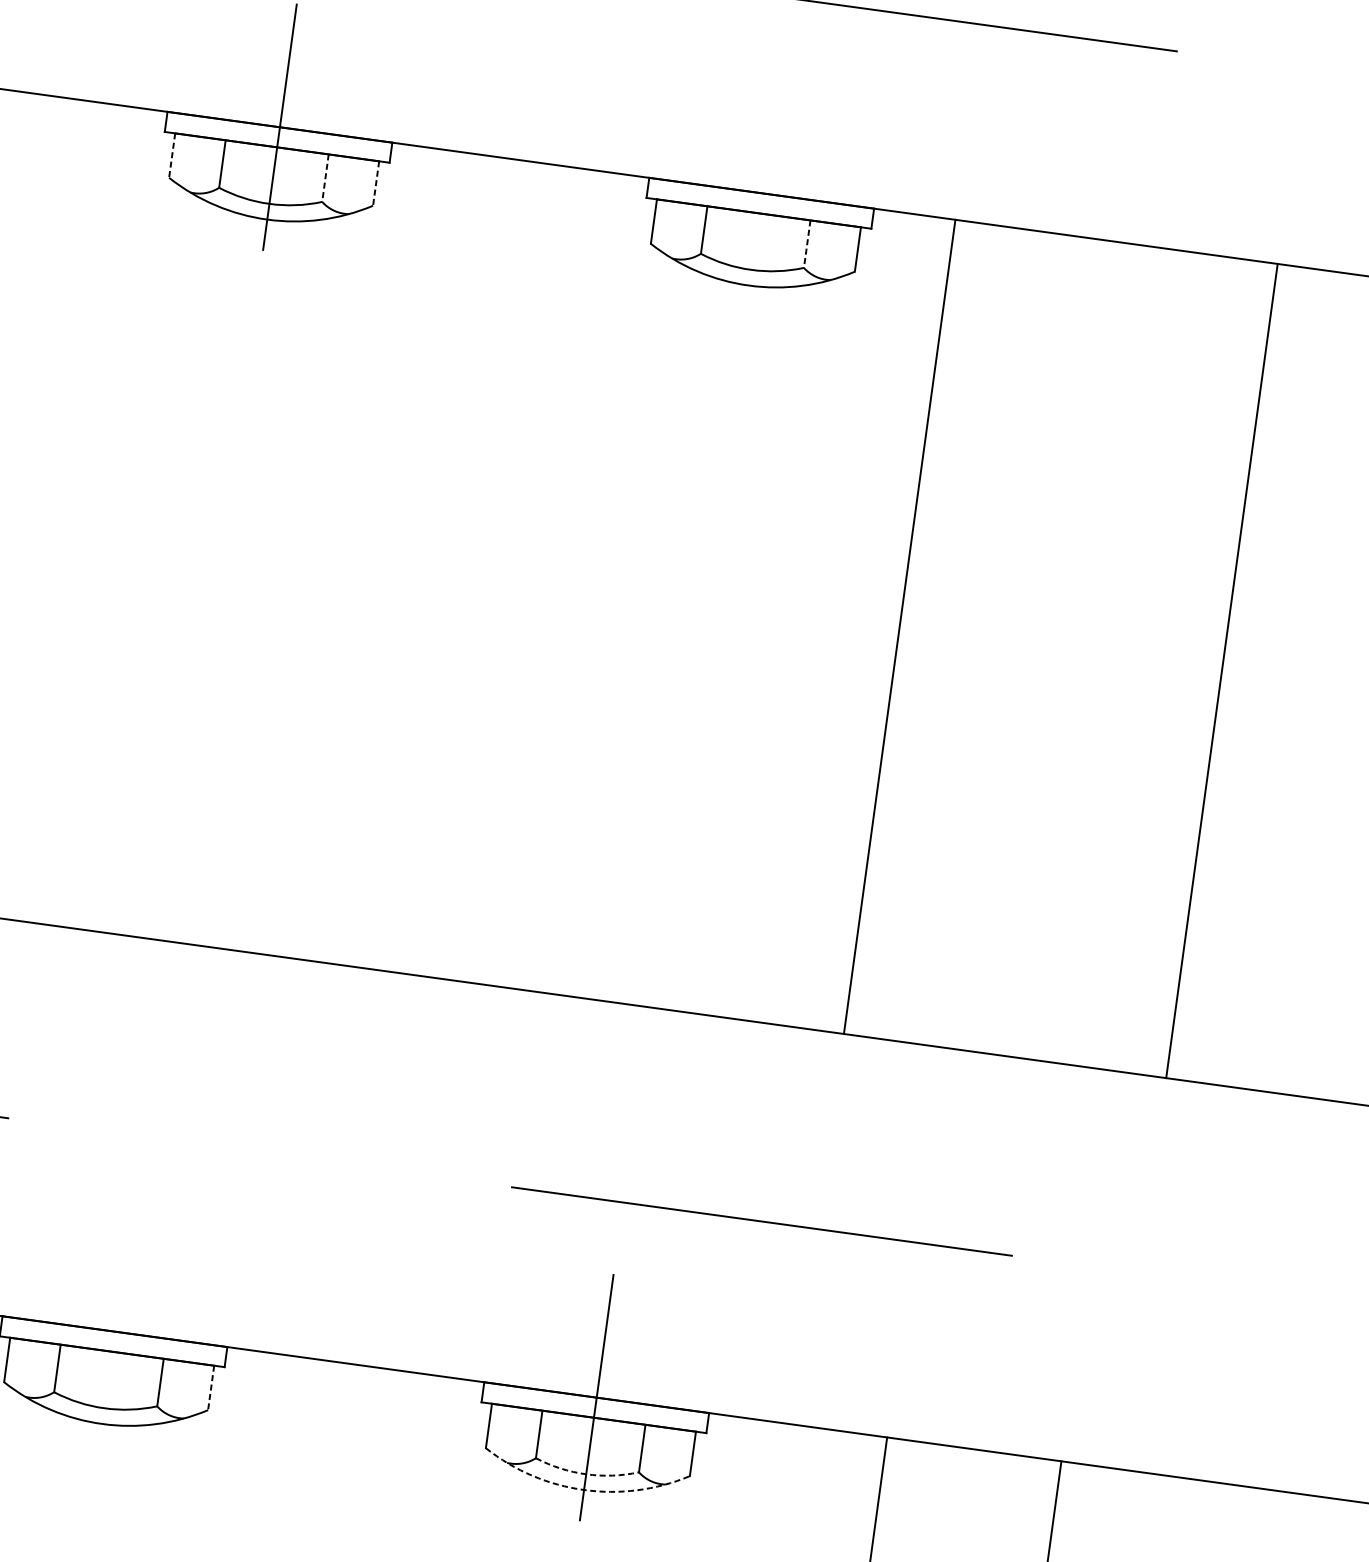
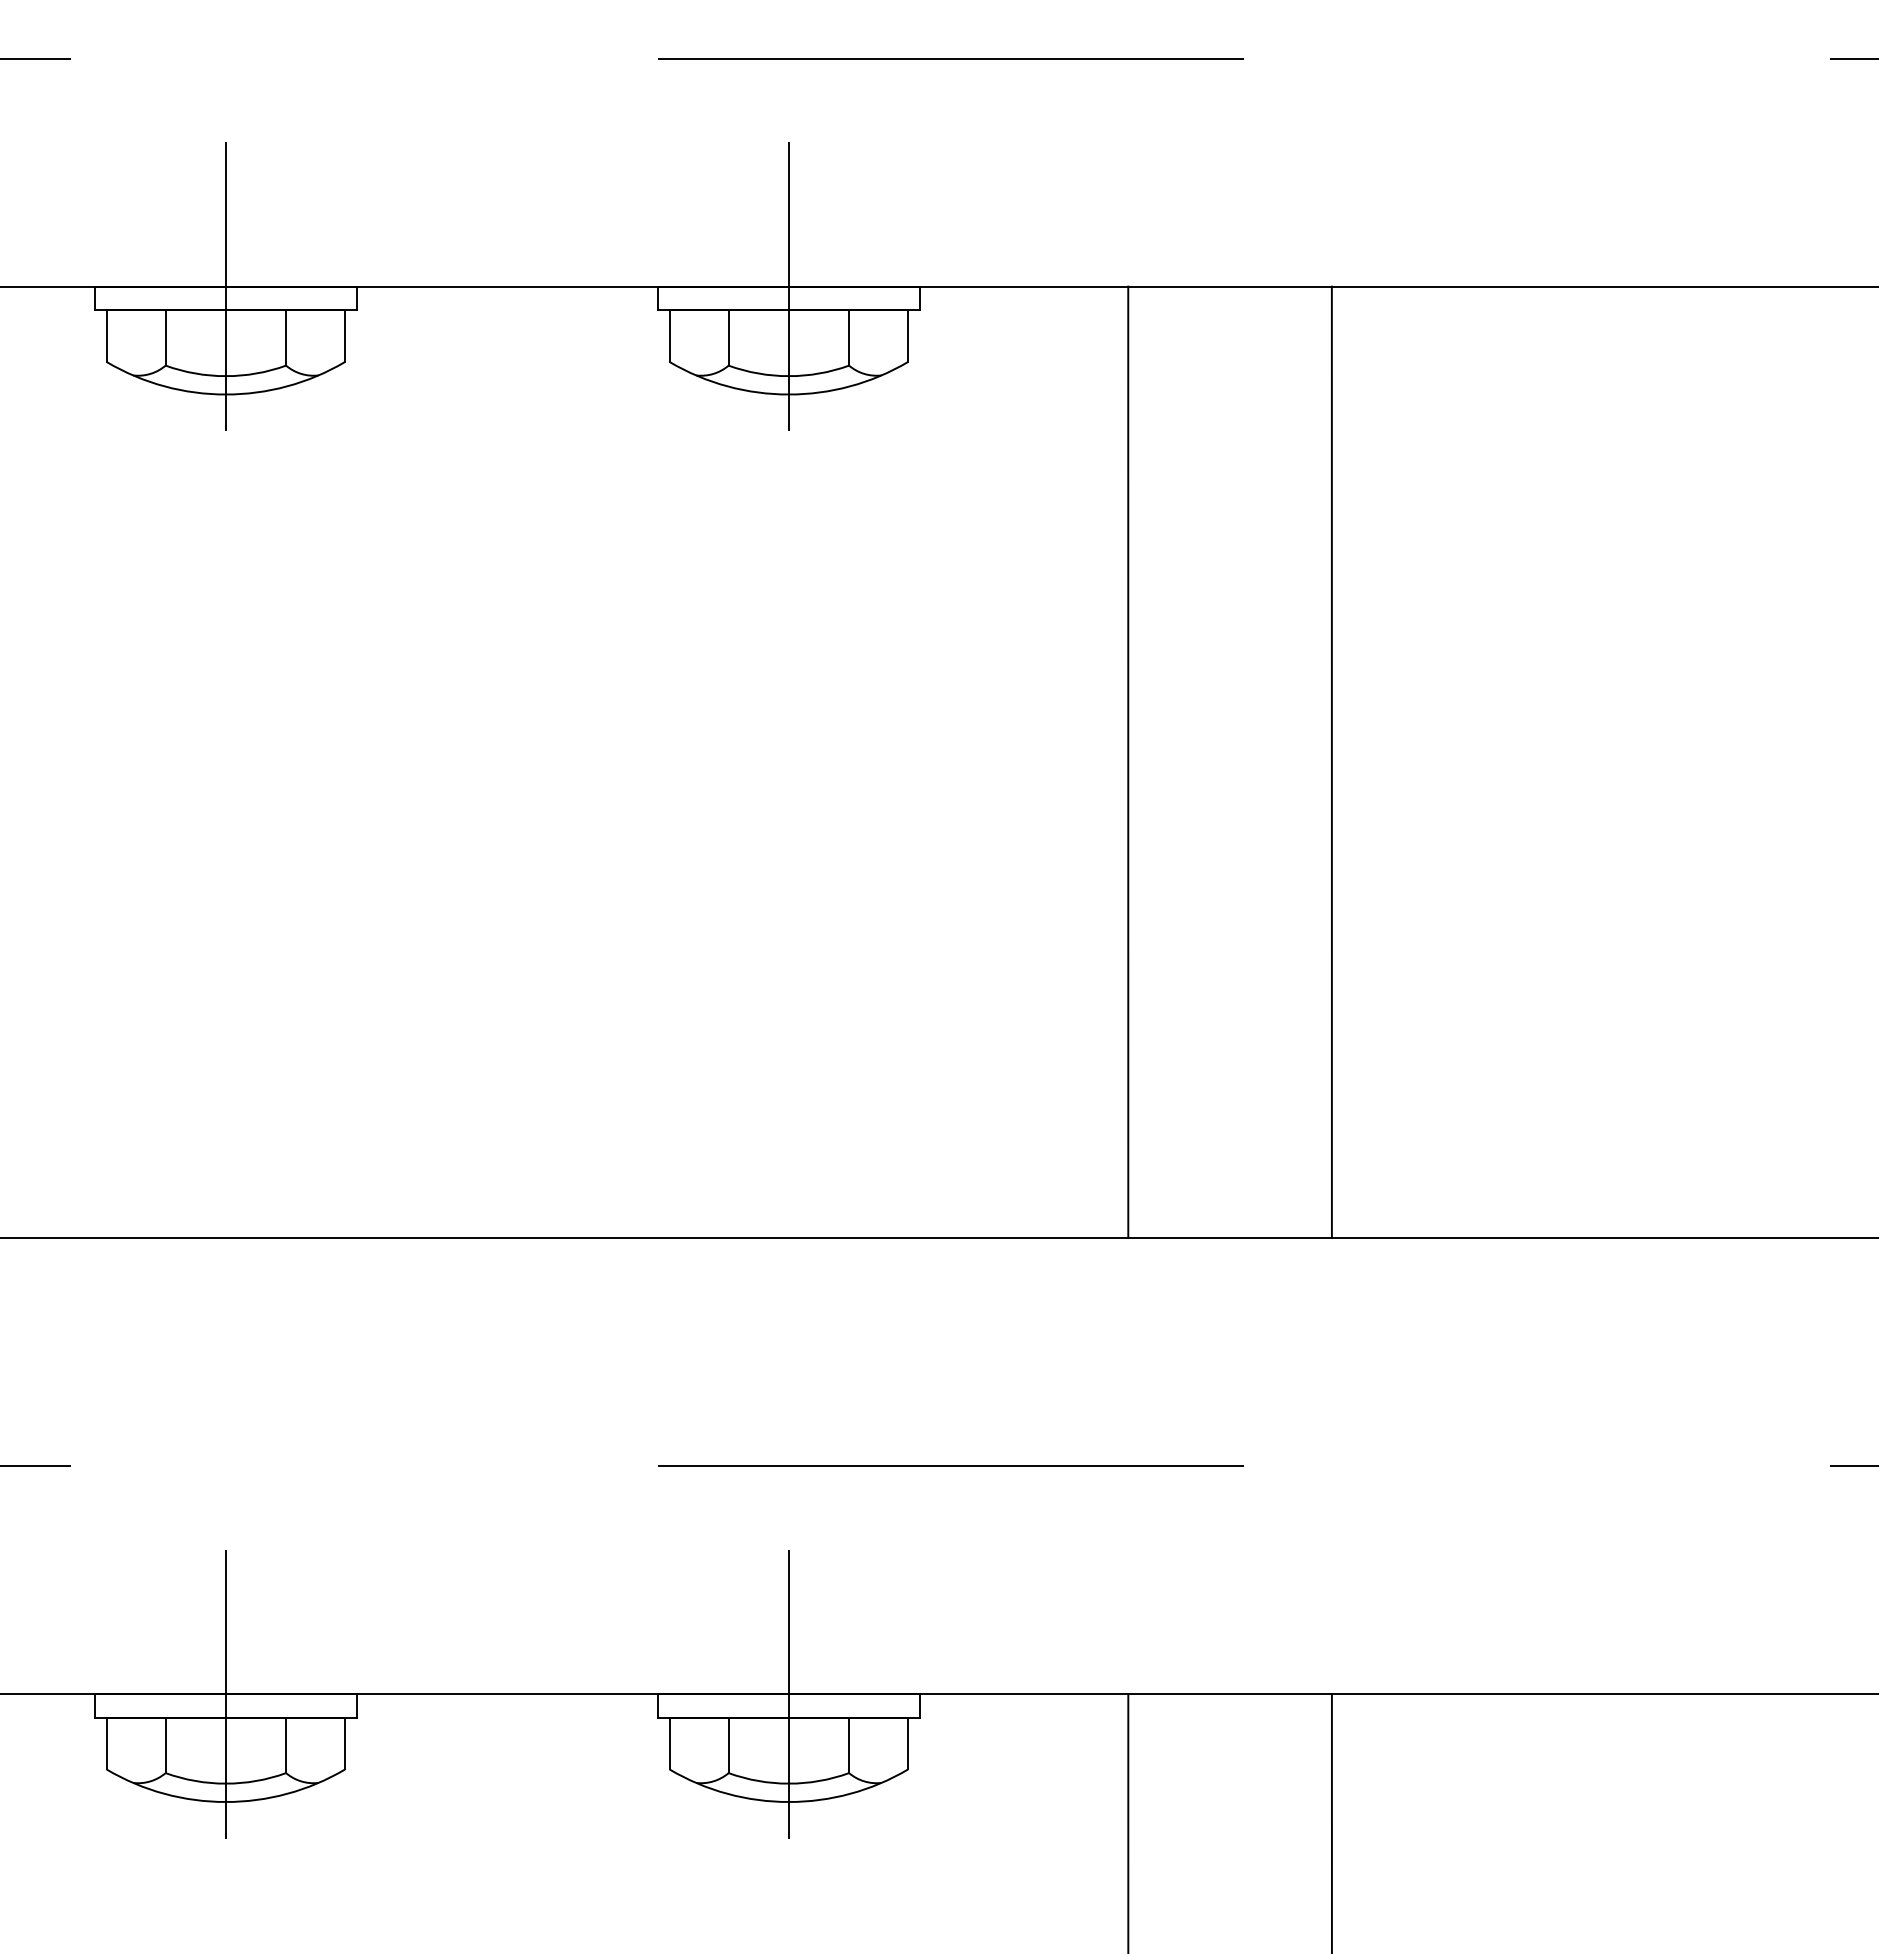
line: (171, 155) -> (106, 336), dashed -> solid
line: (325, 177) -> (286, 337), dashed -> solid
line: (376, 183) -> (345, 336), dashed -> solid
line: (761, 193) -> (788, 286), added
line: (807, 243) -> (849, 337), dashed -> solid
line: (899, 627) -> (1128, 762), moved
line: (1221, 671) -> (1331, 762), moved
line: (114, 1331) -> (225, 1693), added
line: (211, 1387) -> (345, 1743), dashed -> solid
arc: (585, 1474) -> (788, 1783), dashed -> solid
arc: (583, 1490) -> (788, 1802), dashed -> solid

